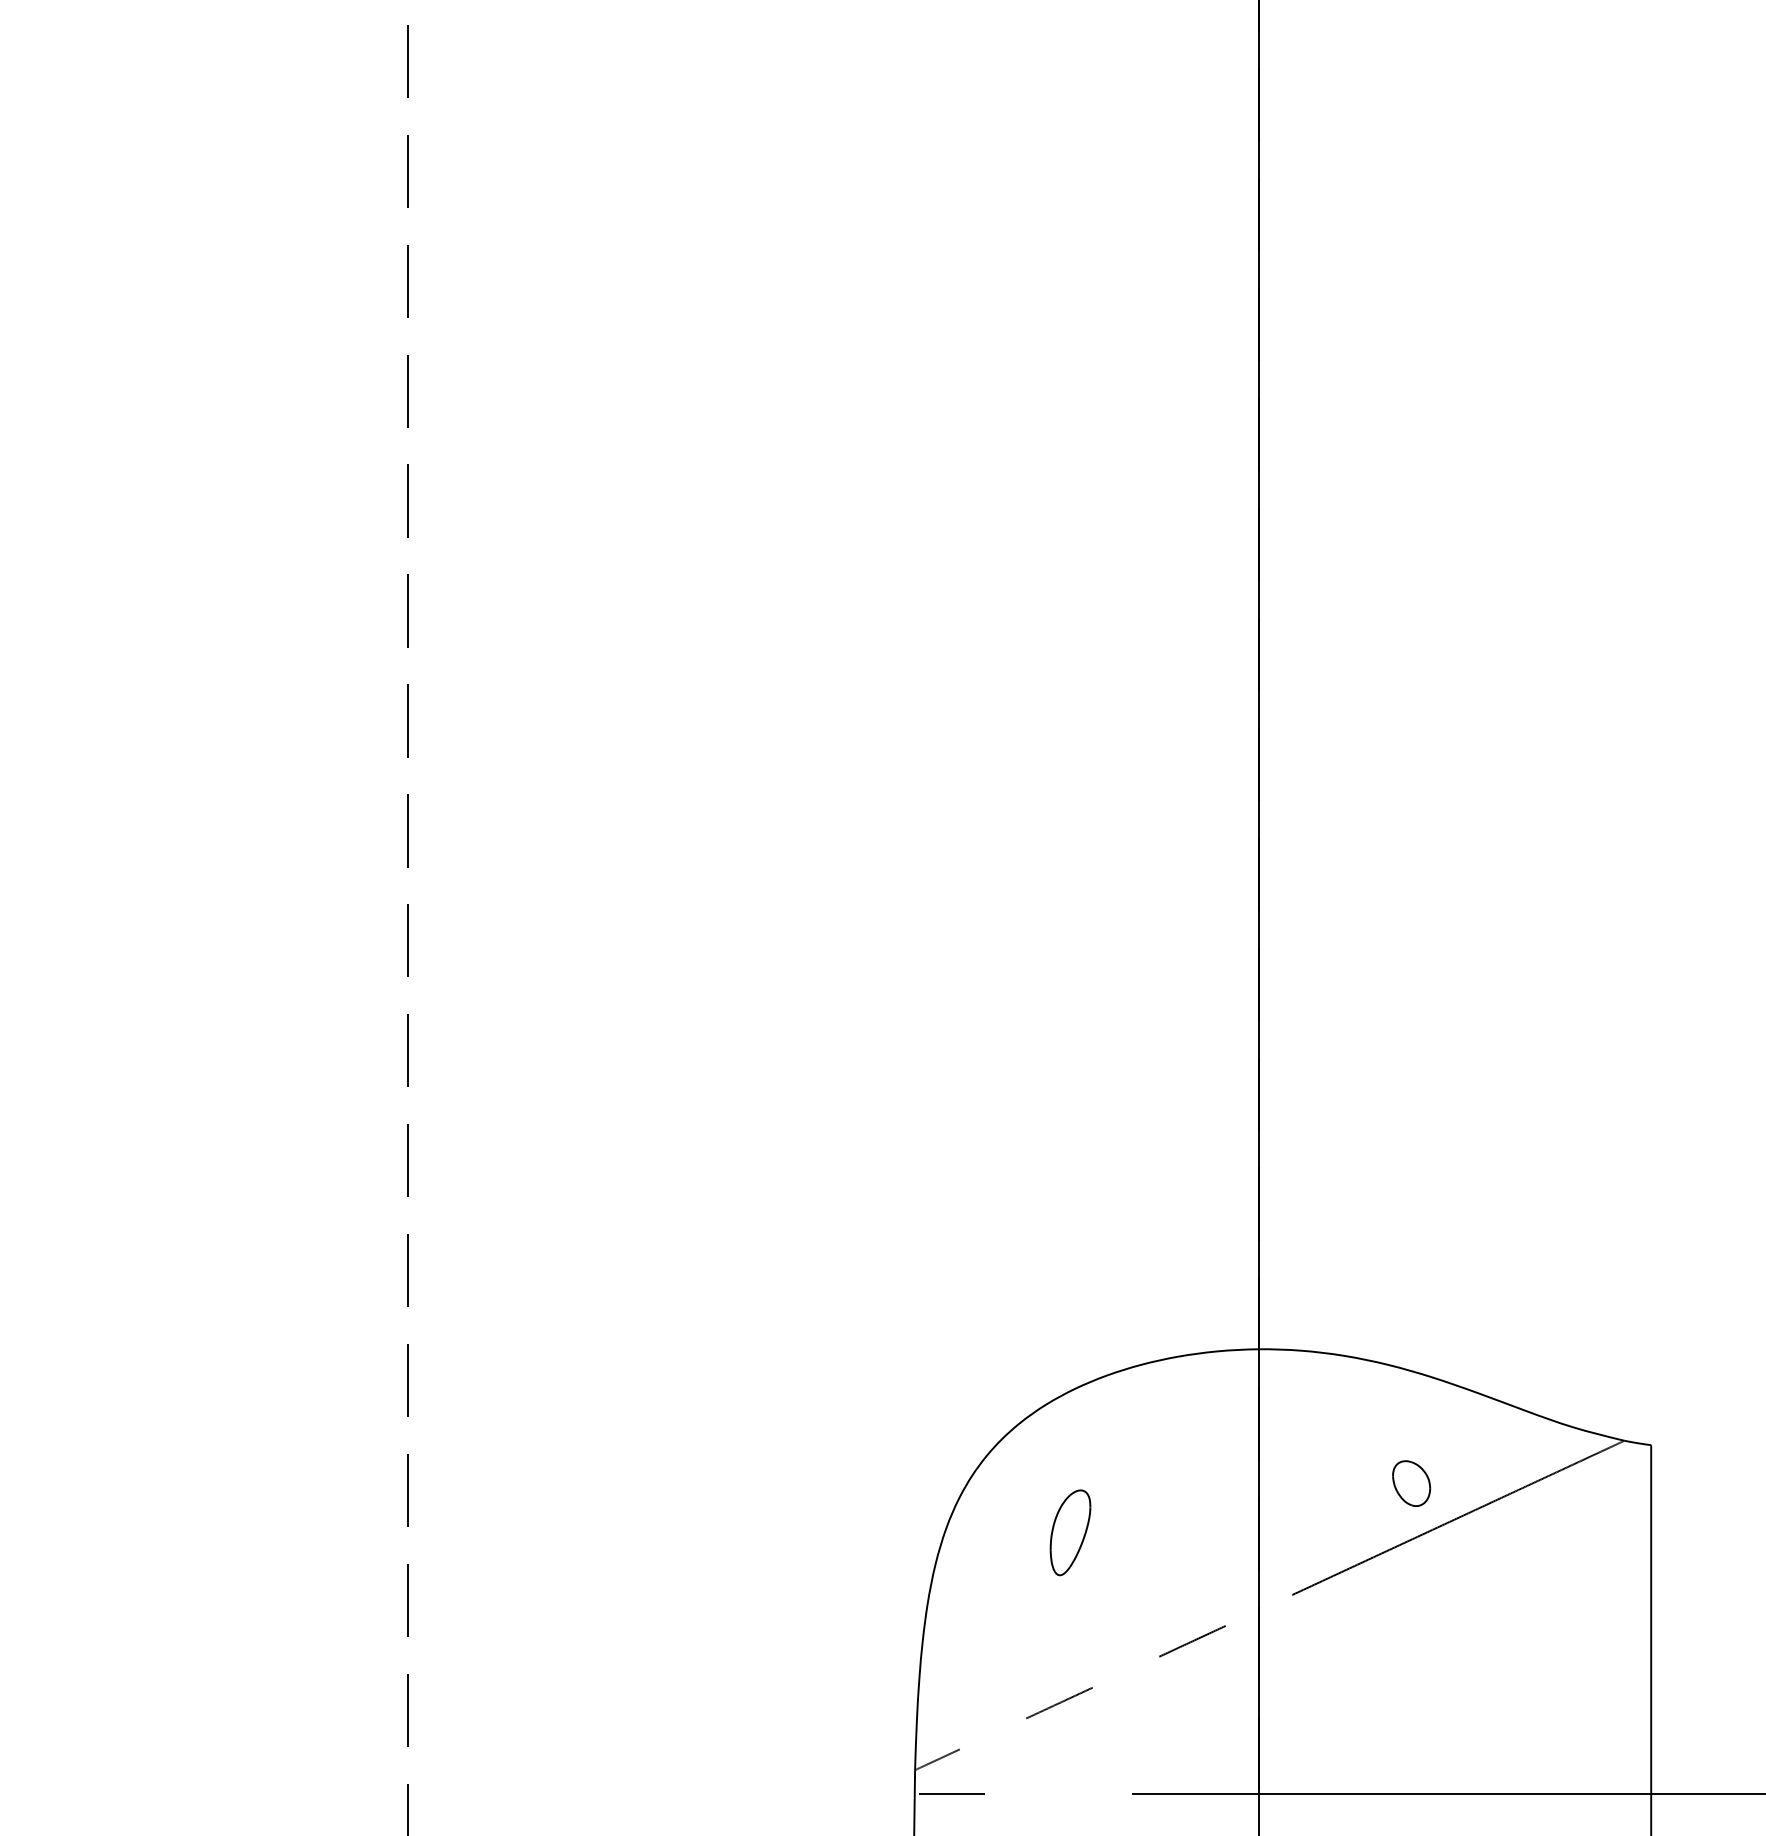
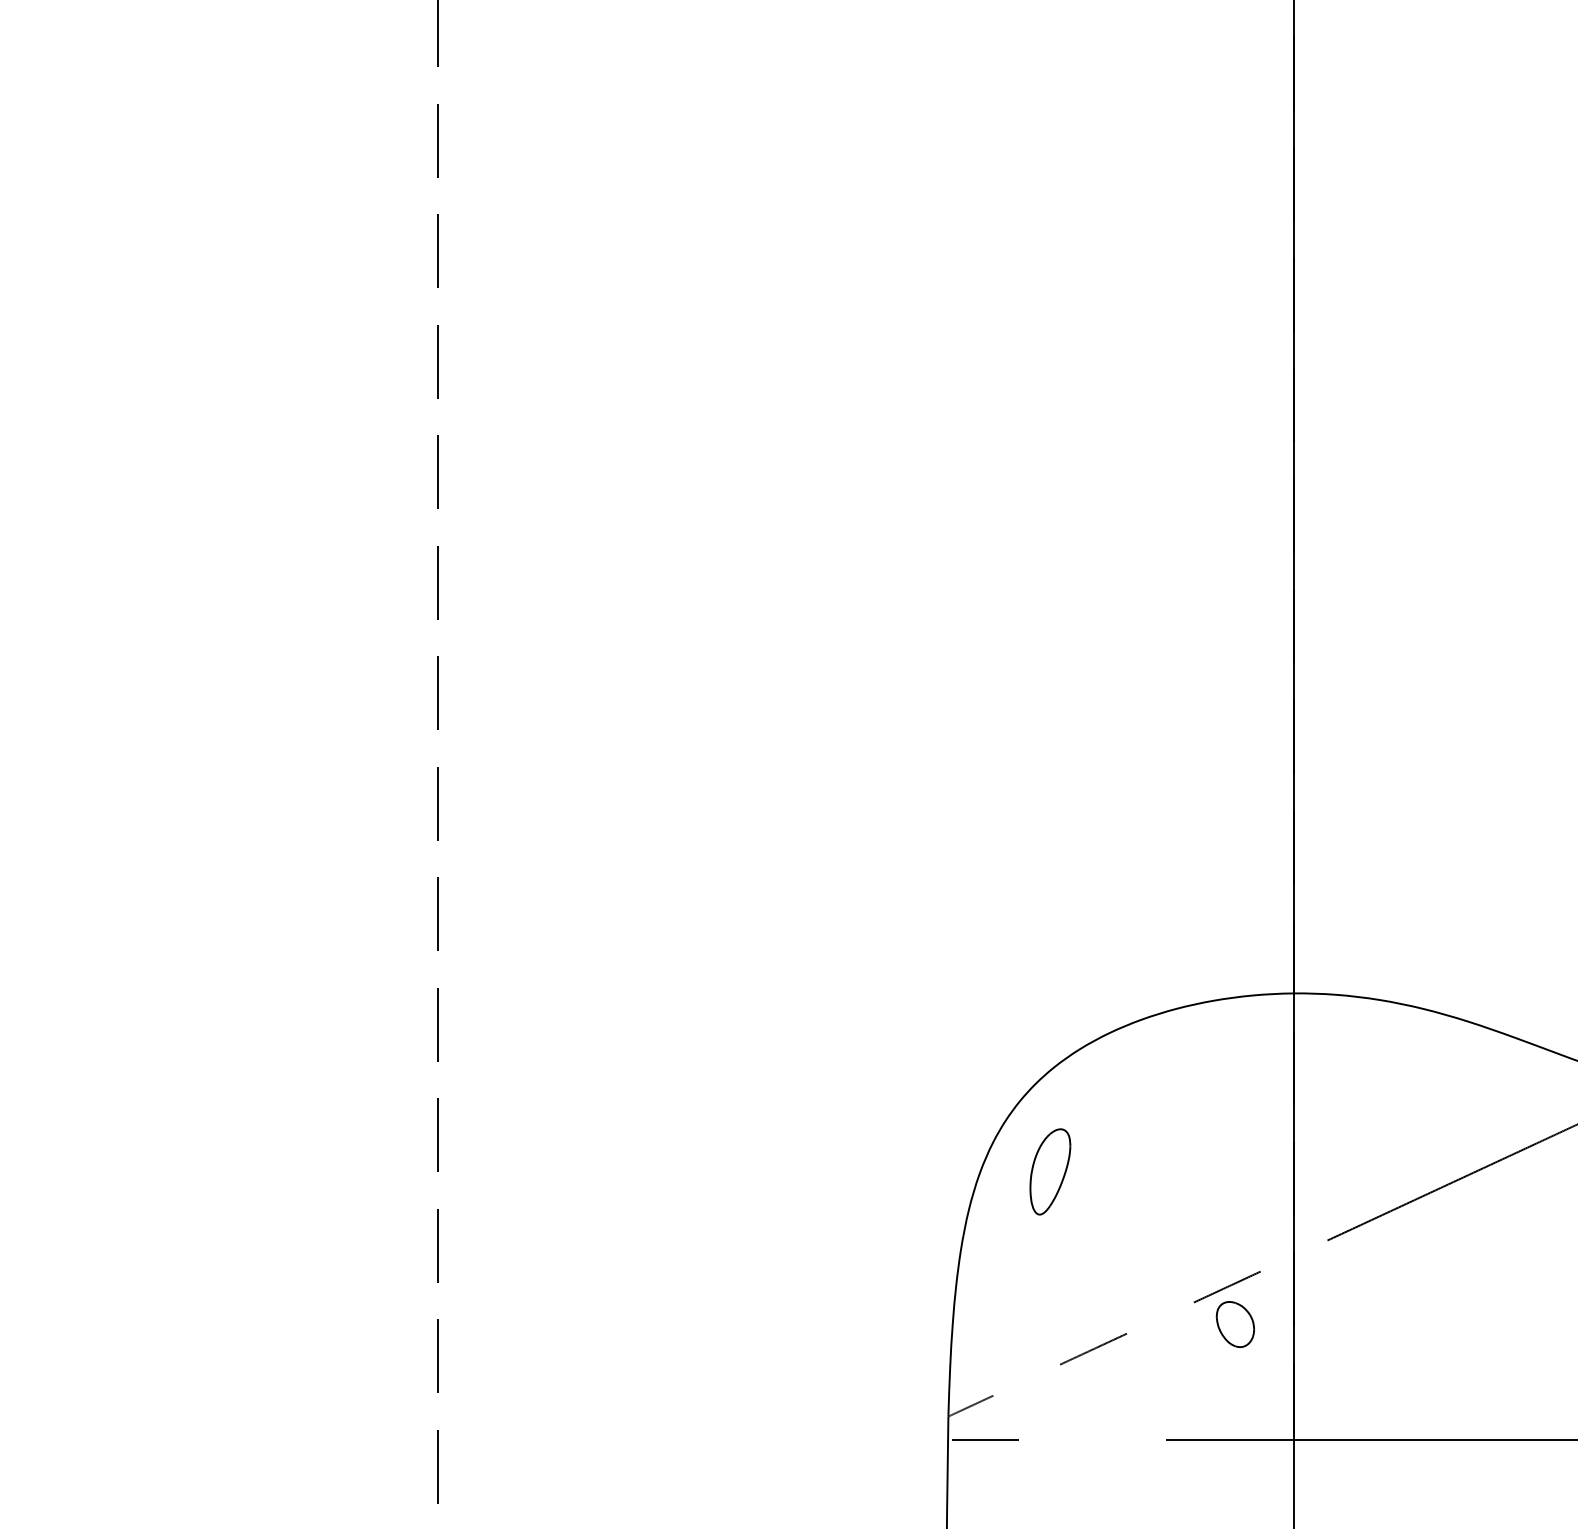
part: (1411, 1483) -> (1235, 1324), moved
part: (1070, 1532) -> (1050, 1171), moved

